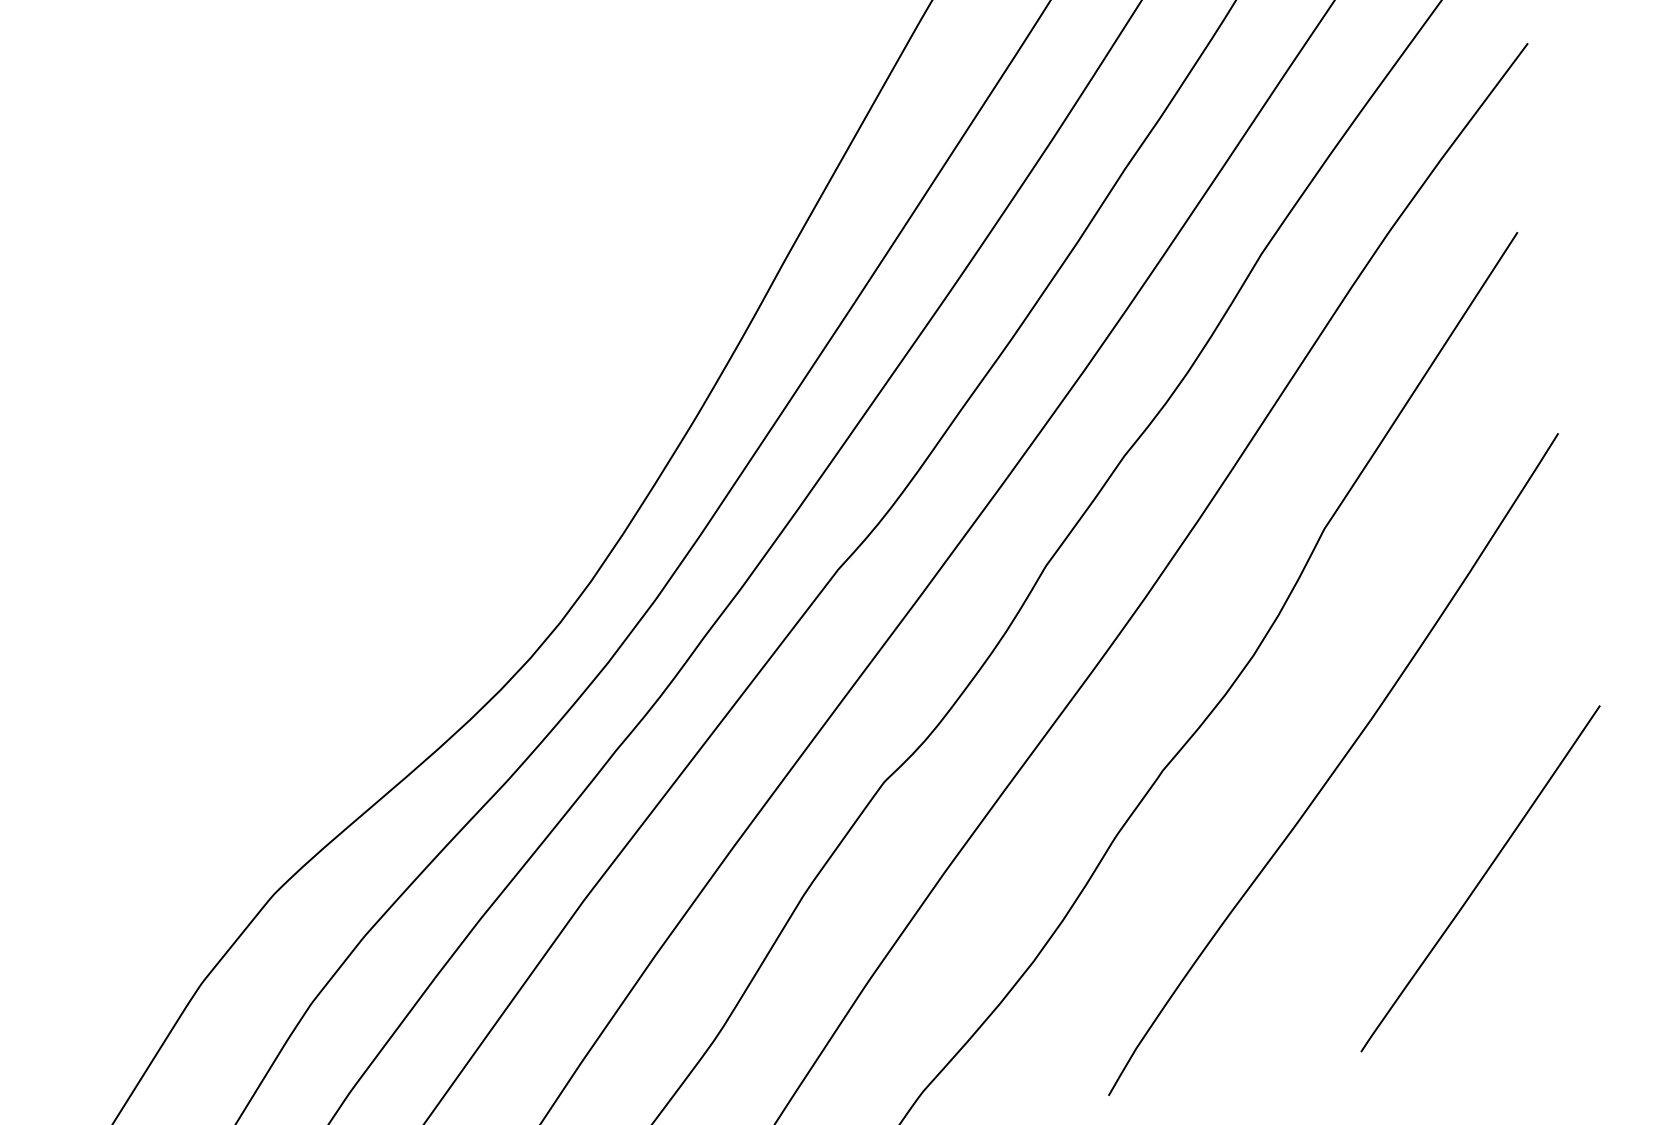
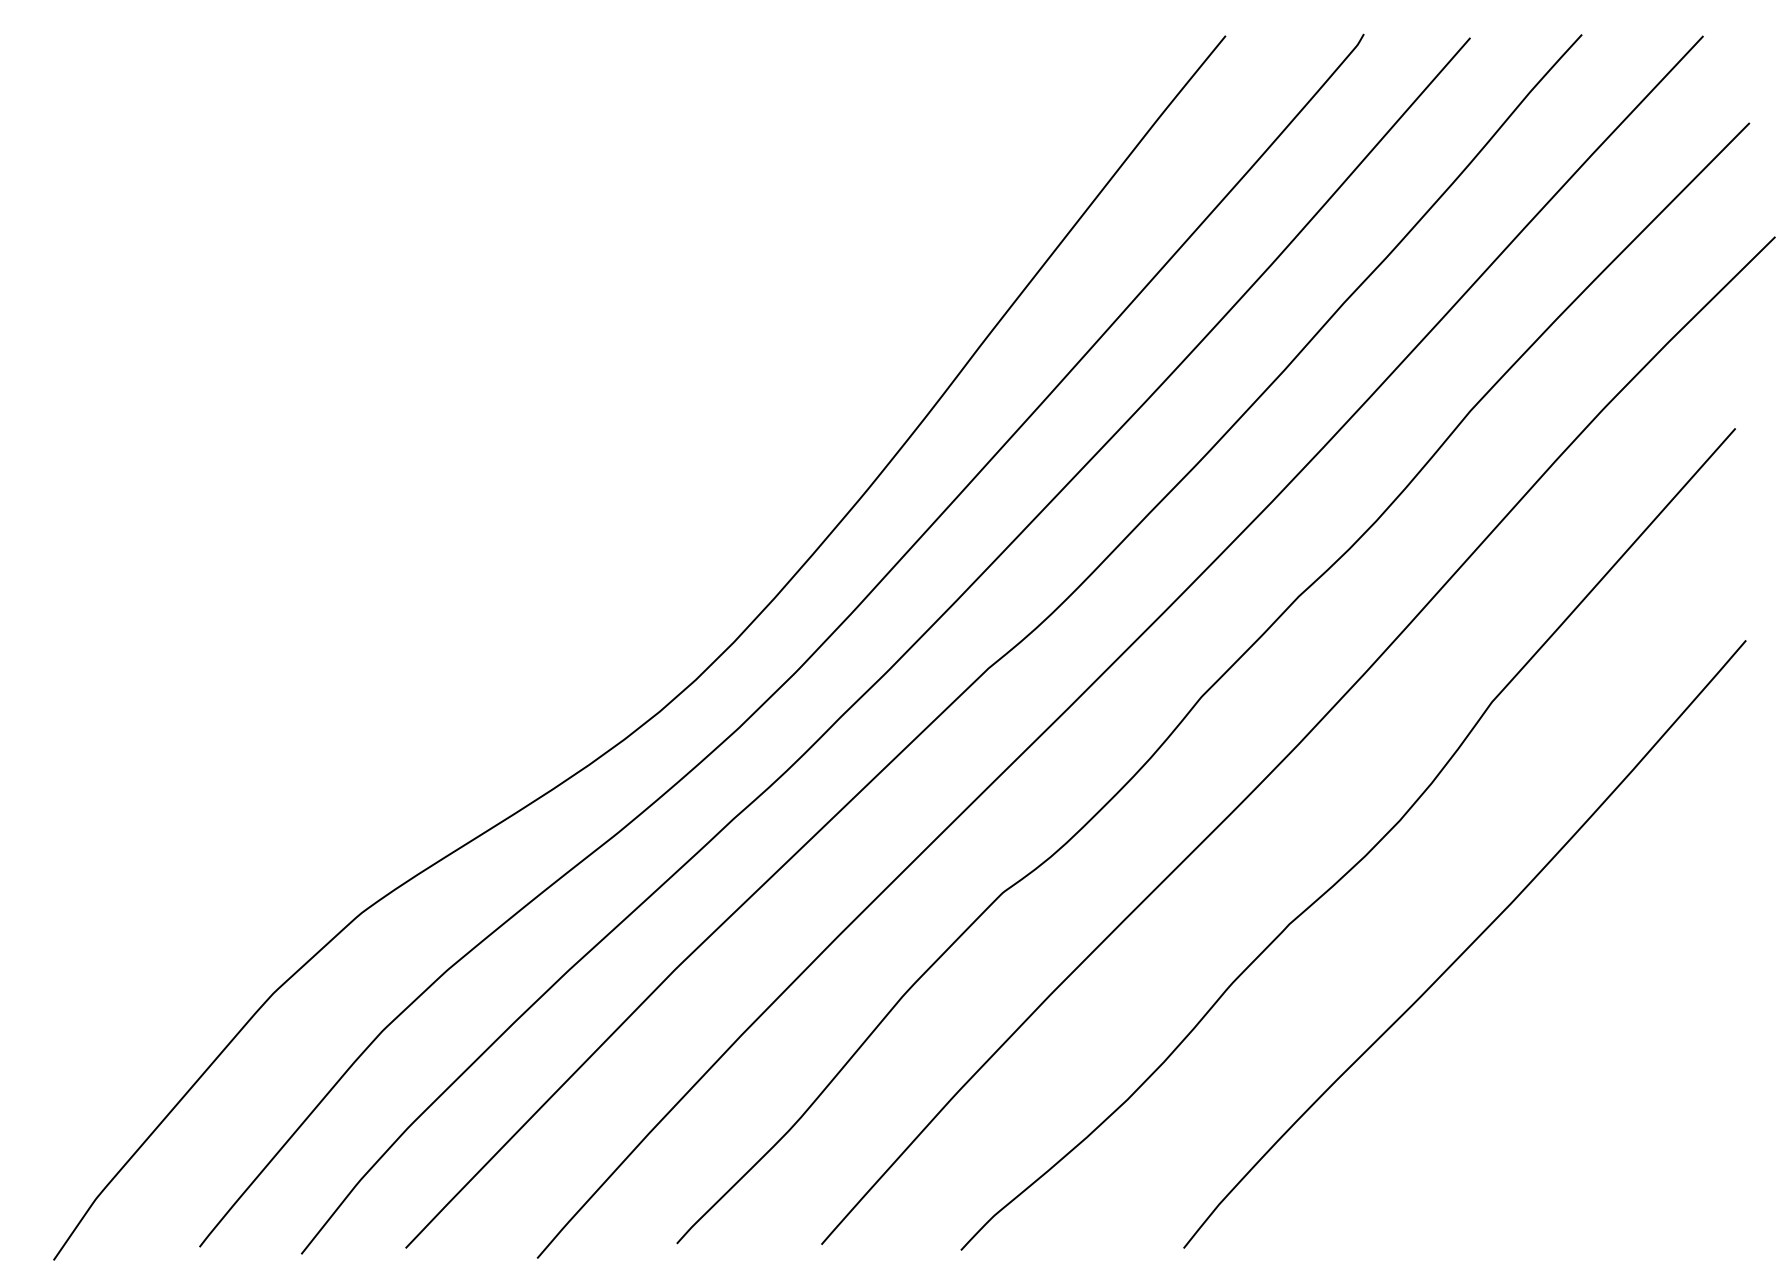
curve: (1480, 879) -> (1597, 1084), removed

